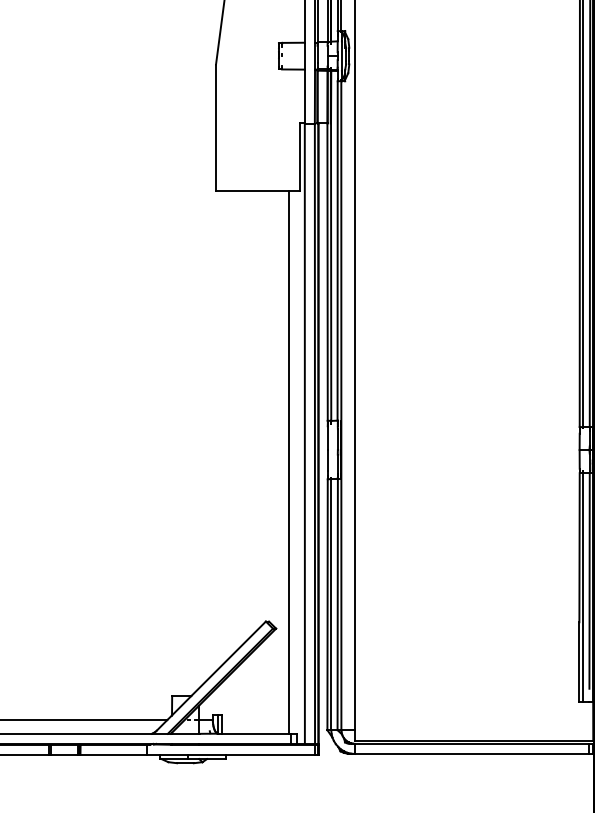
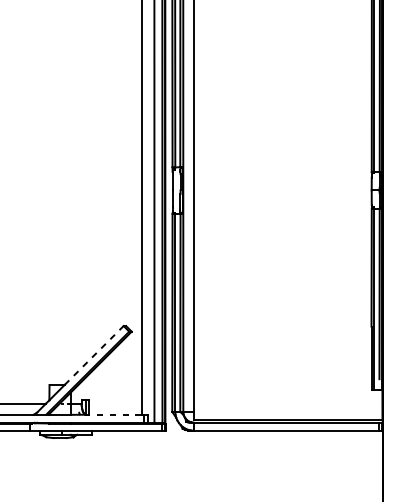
line: (228, 658) -> (94, 355), solid -> dashed
line: (255, 733) -> (115, 414), solid -> dashed

